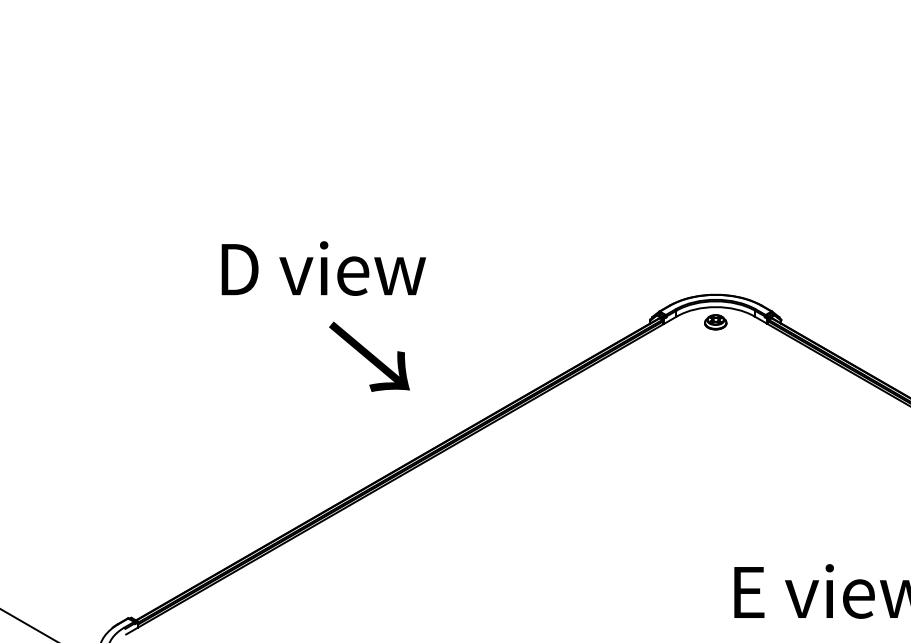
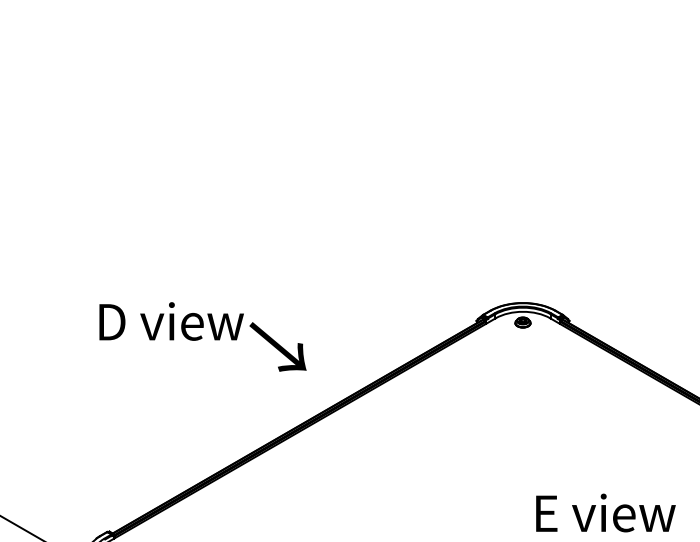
text: (323, 268) -> (171, 321), moved

